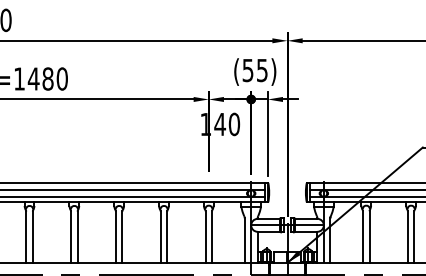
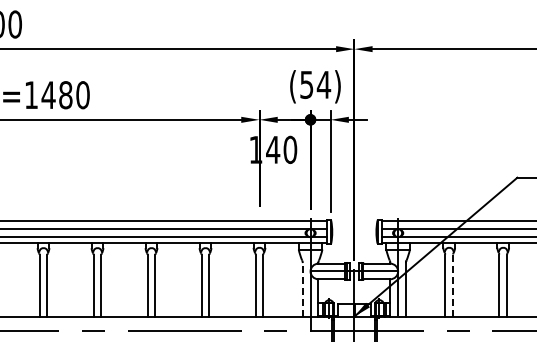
text: (261, 70) -> (323, 85), (55) -> (54)
line: (369, 237) -> (453, 286), solid -> dashed
line: (244, 240) -> (302, 289), solid -> dashed

